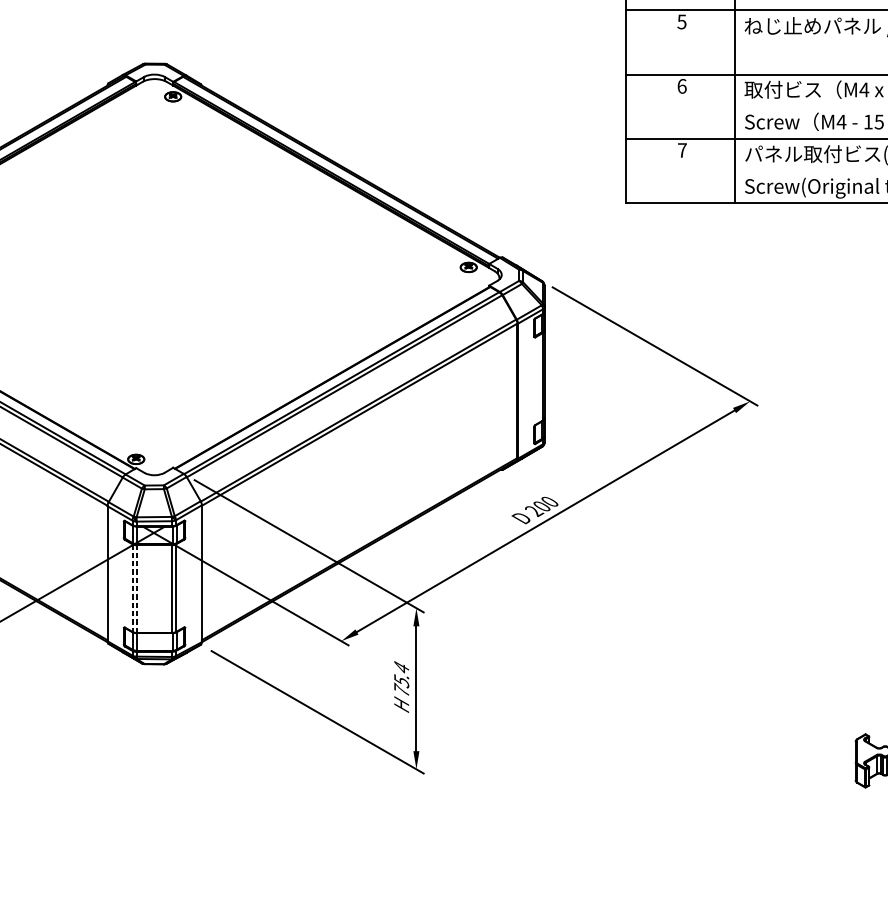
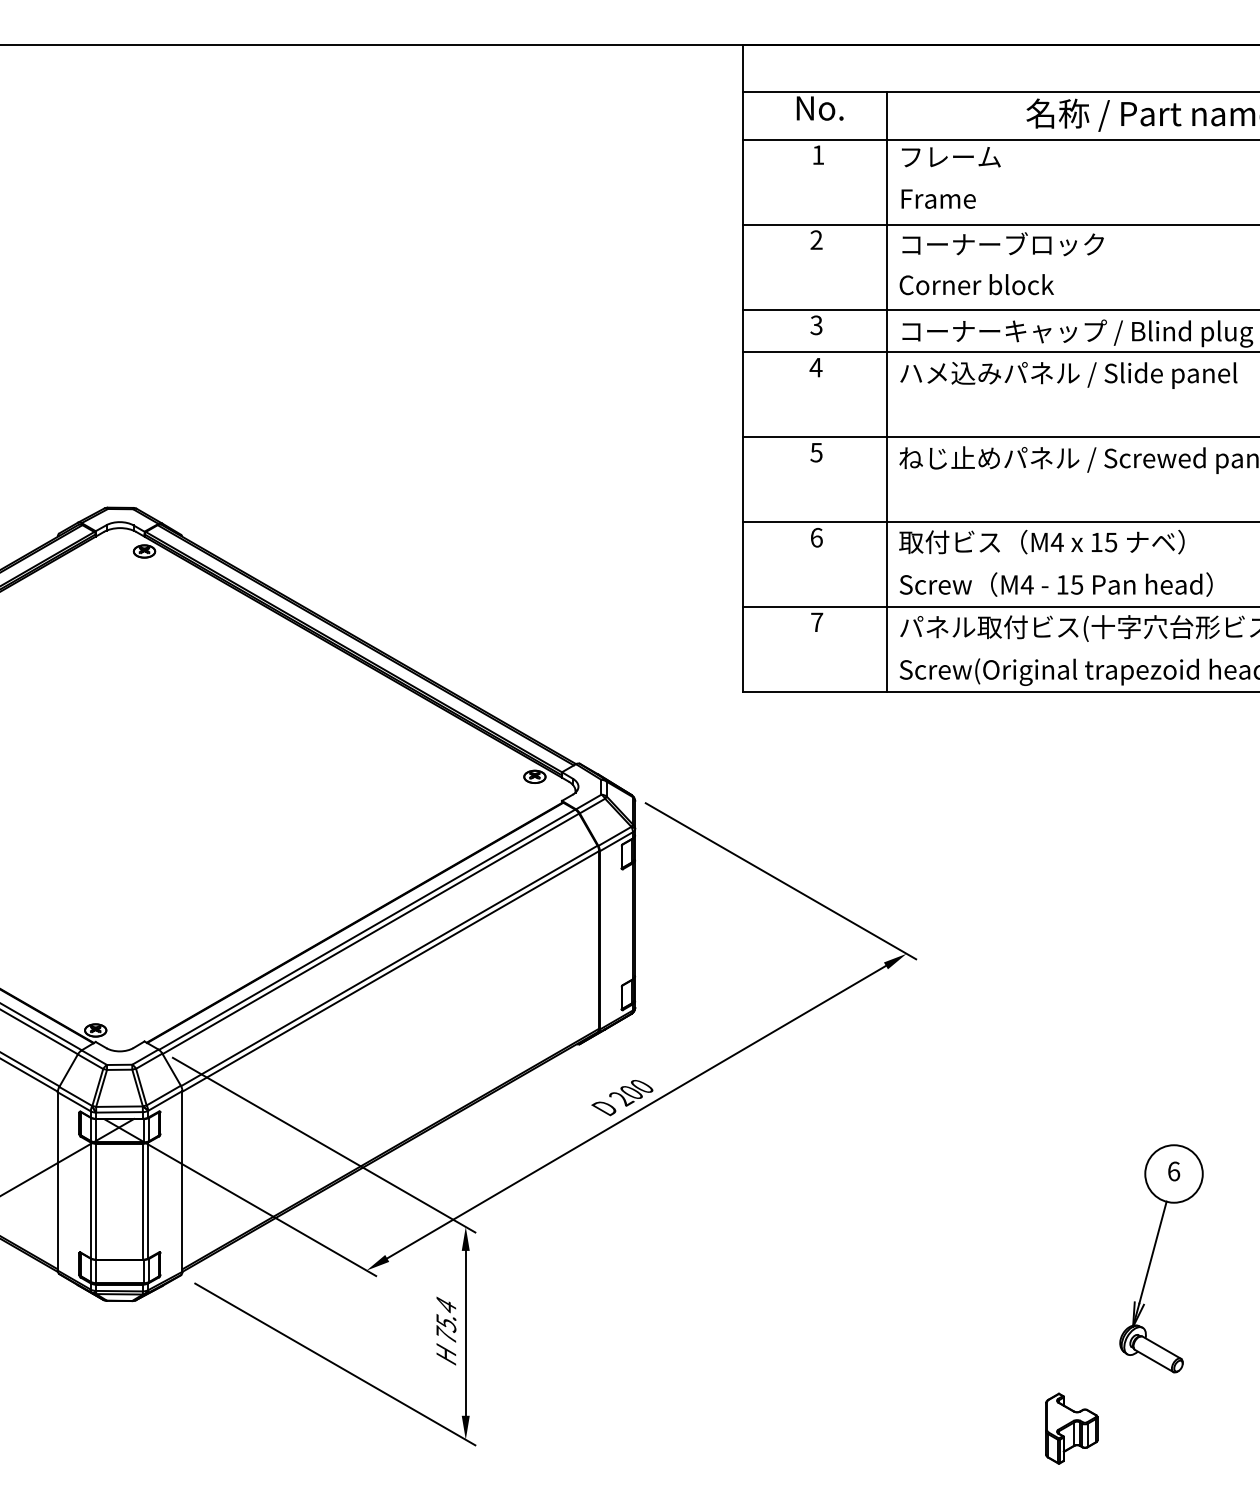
line: (132, 588) -> (90, 1200), dashed -> solid
line: (136, 588) -> (96, 1201), dashed -> solid

